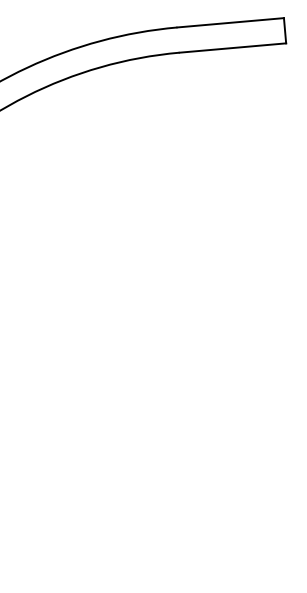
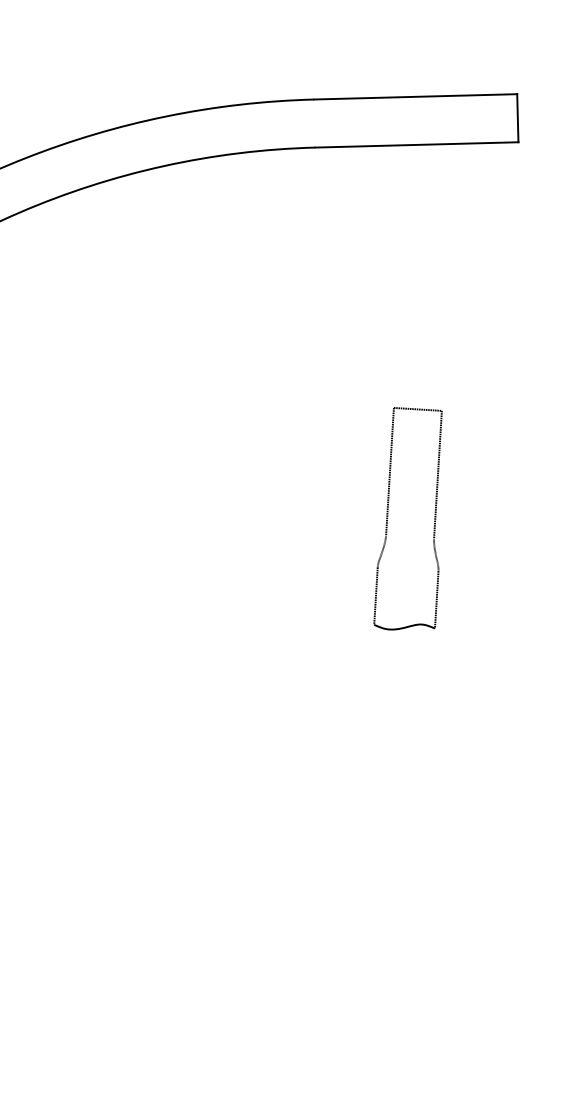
part: (229, 245) -> (387, 518), added

